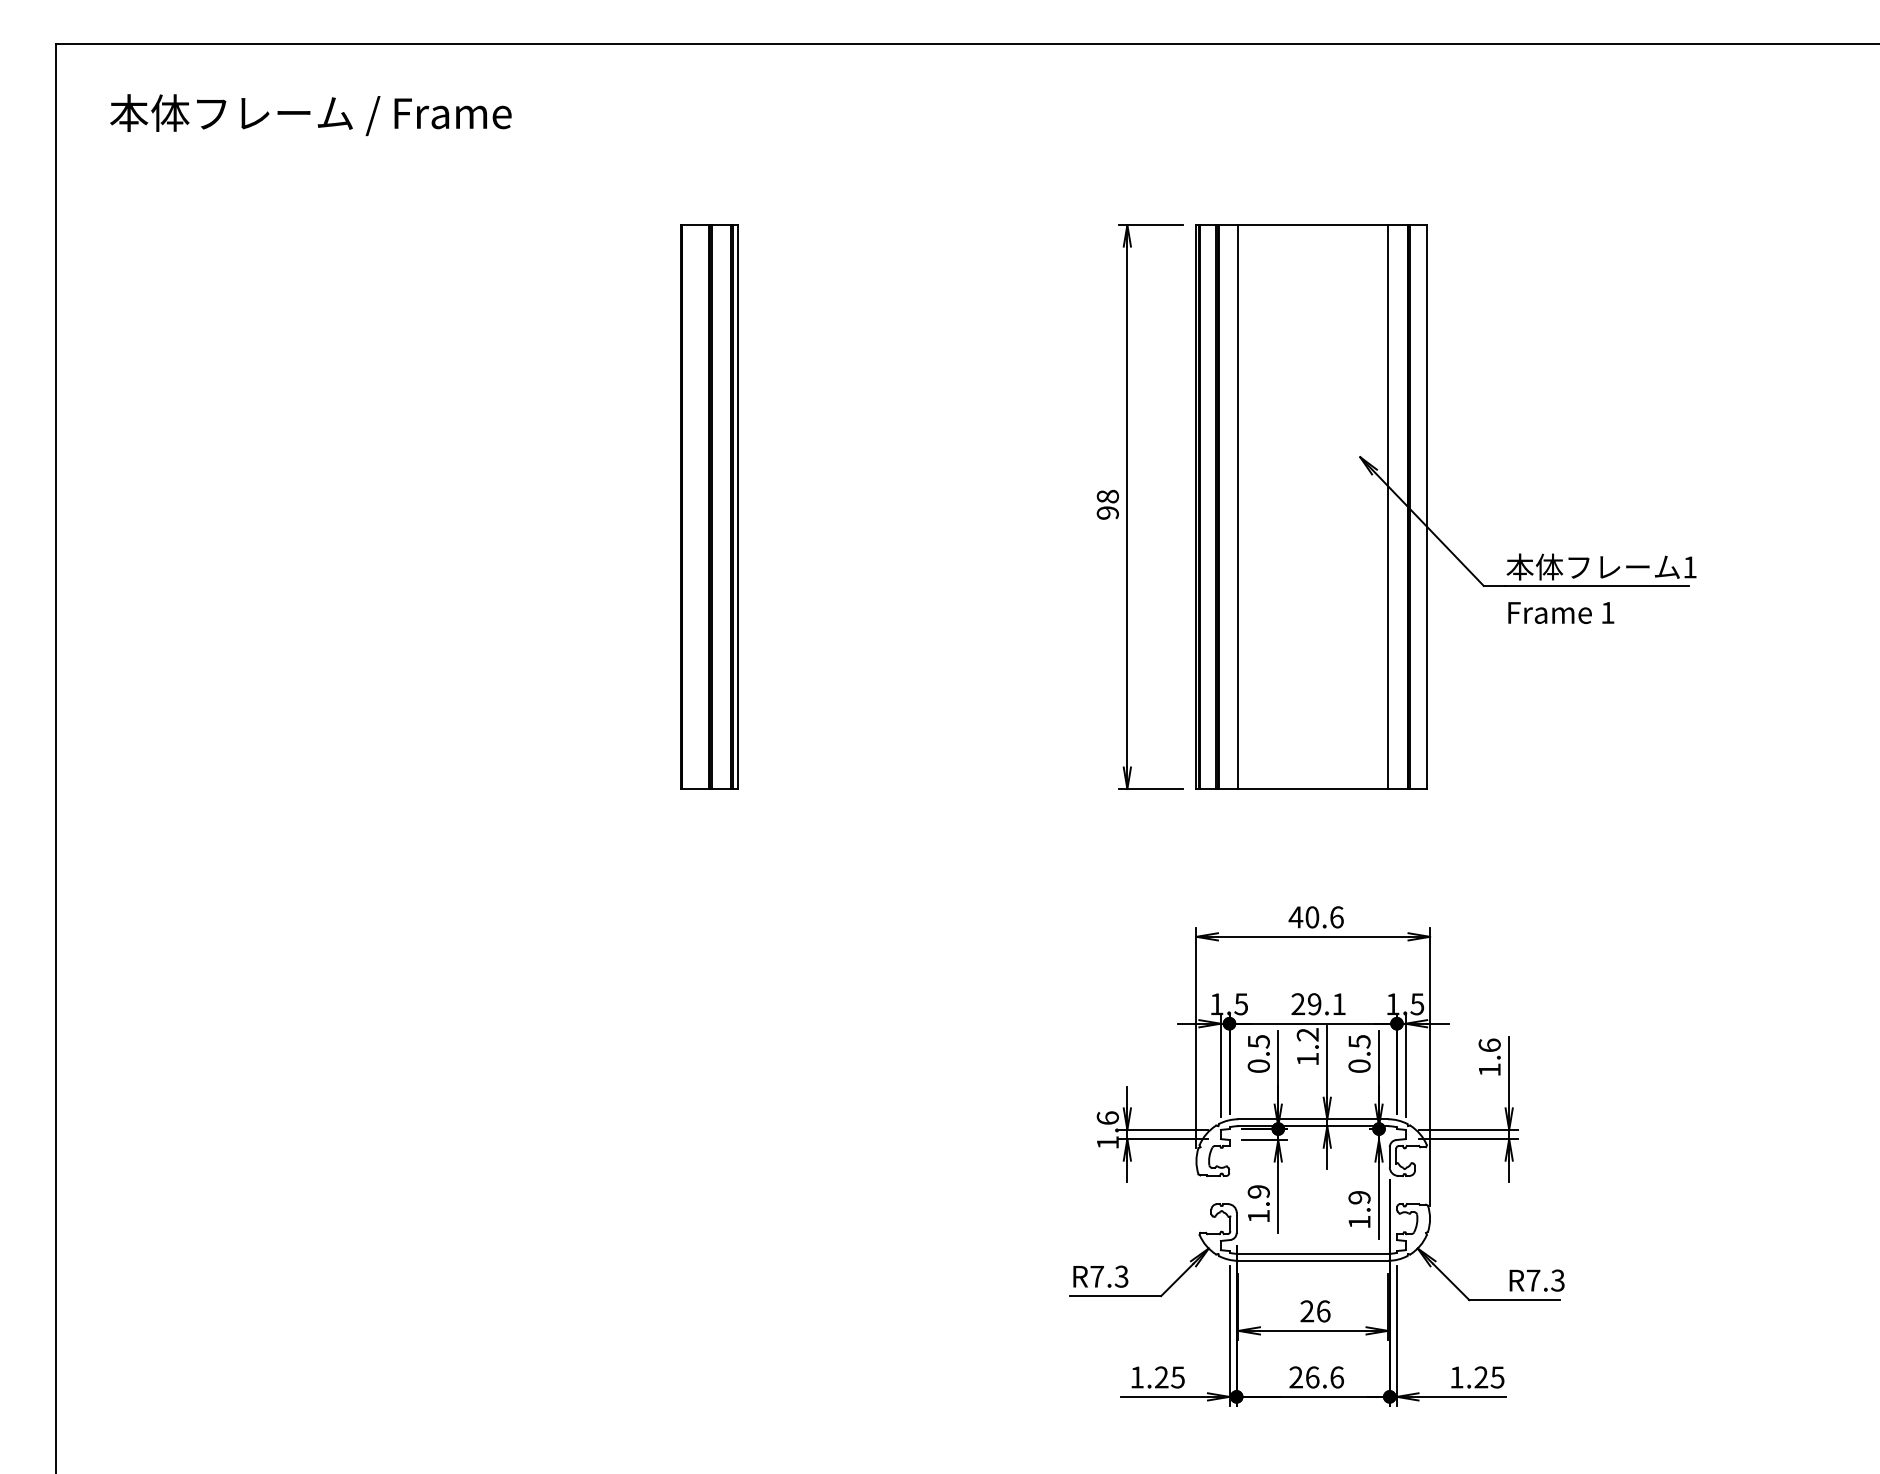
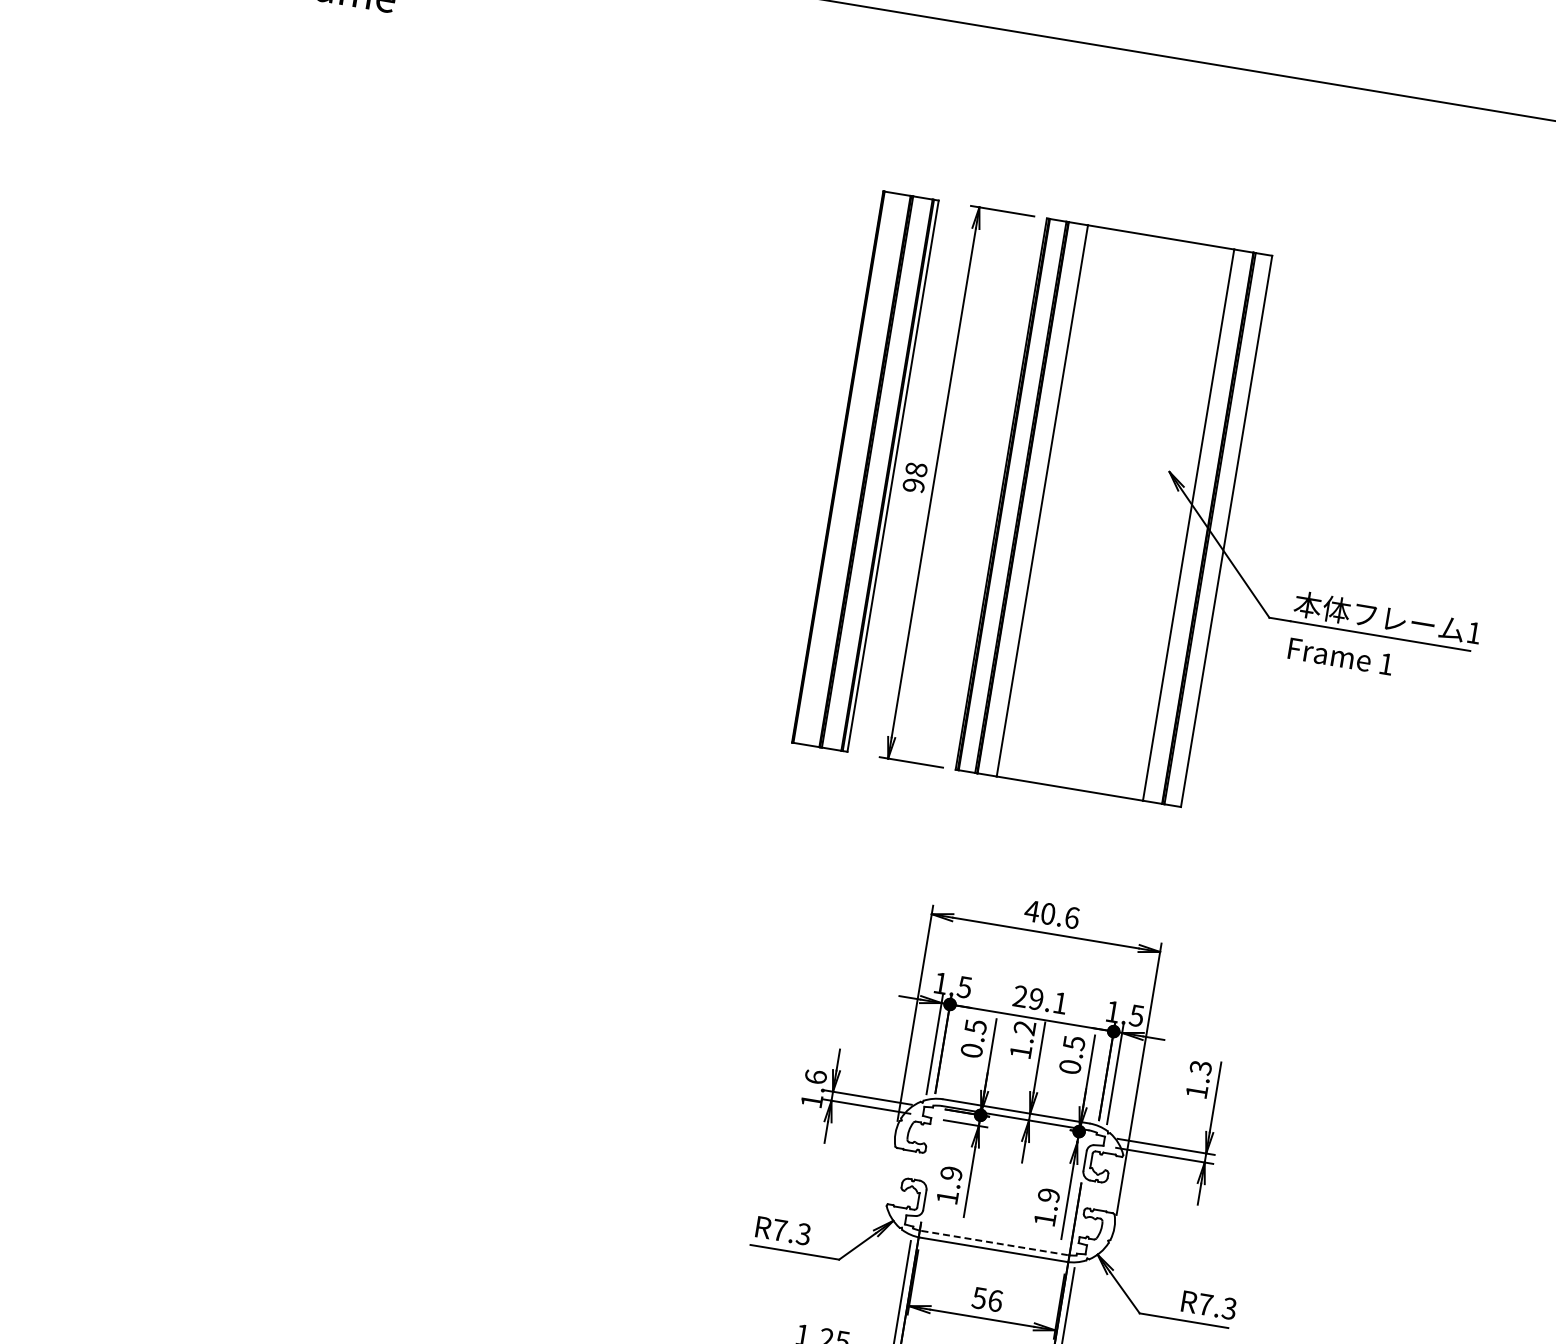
part: (709, 506) -> (865, 471), moved
text: (1489, 1045) -> (1200, 1067), 1.6 -> 1.3
line: (1313, 1253) -> (994, 1242), solid -> dashed
text: (1306, 1311) -> (978, 1298), 26 -> 56

